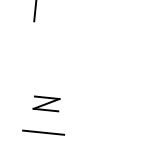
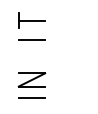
line: (55, 10) -> (31, 20), added
line: (52, 42) -> (31, 40), added
part: (45, 103) -> (31, 79), size x1.67

